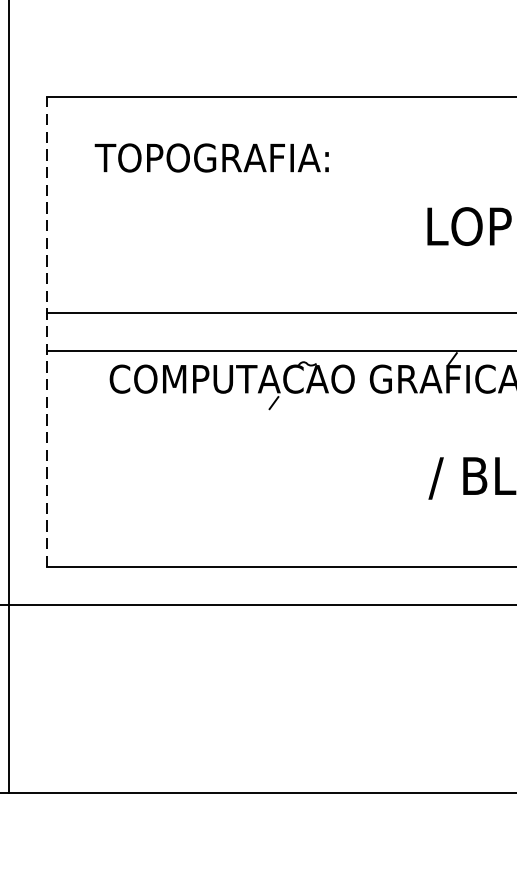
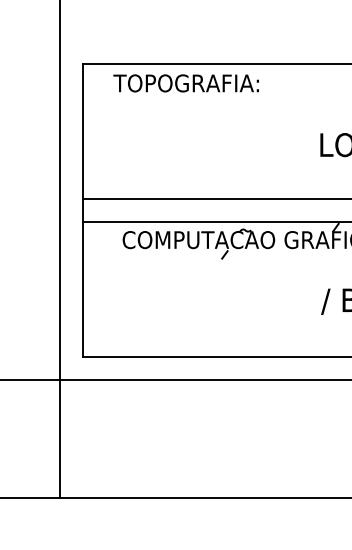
text: (210, 158) -> (185, 83), moved
line: (46, 331) -> (83, 210), dashed -> solid

